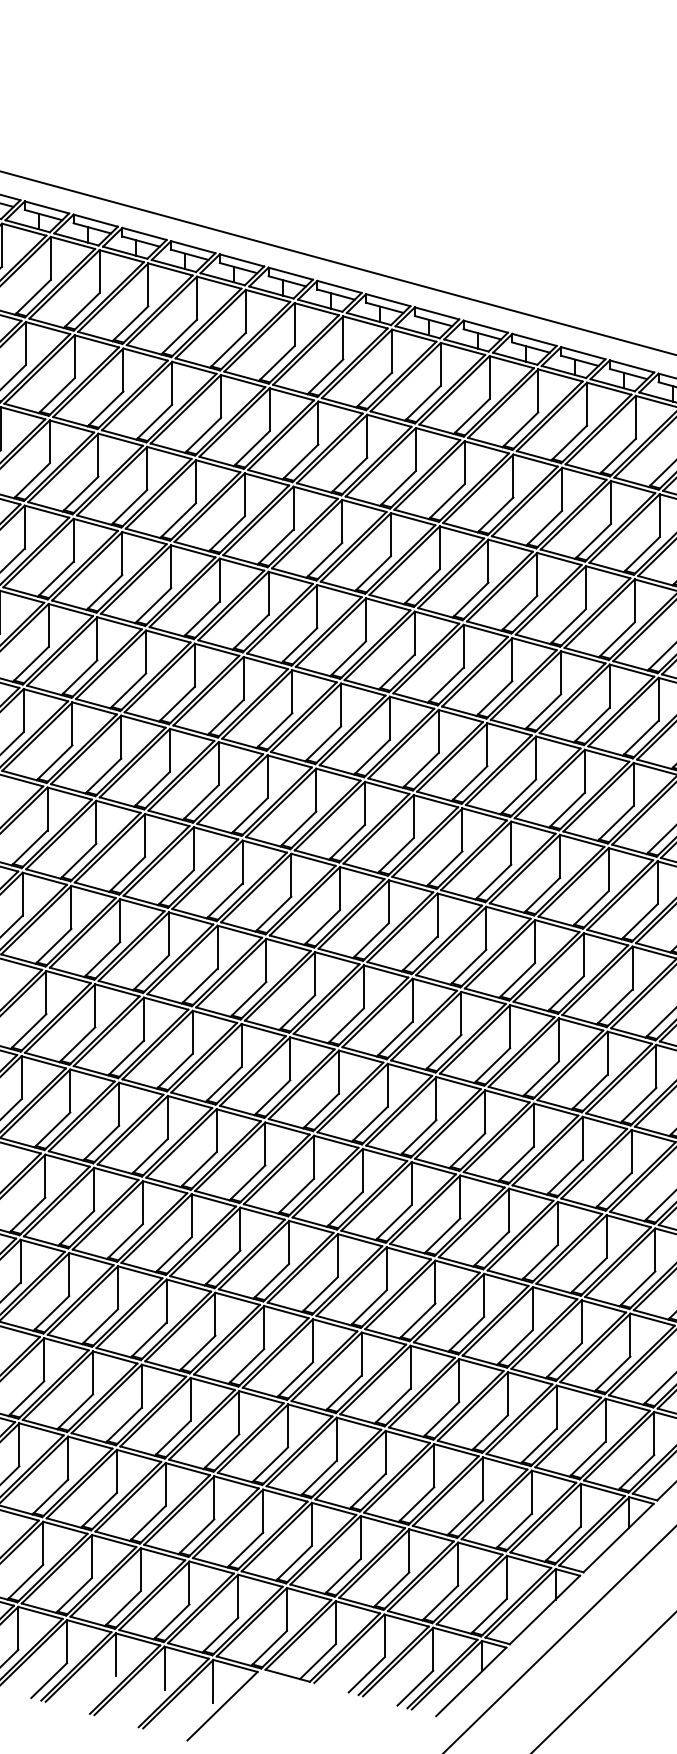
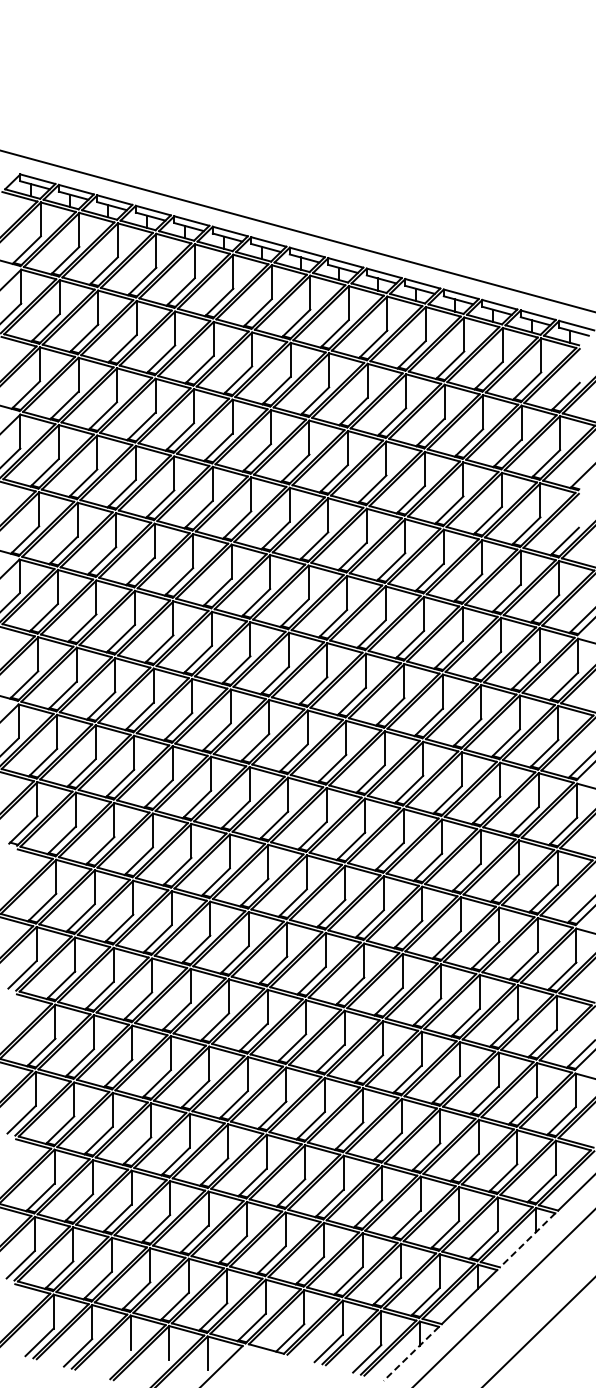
line: (618, 1538) -> (527, 1240), solid -> dashed
line: (471, 1681) -> (411, 1353), solid -> dashed

